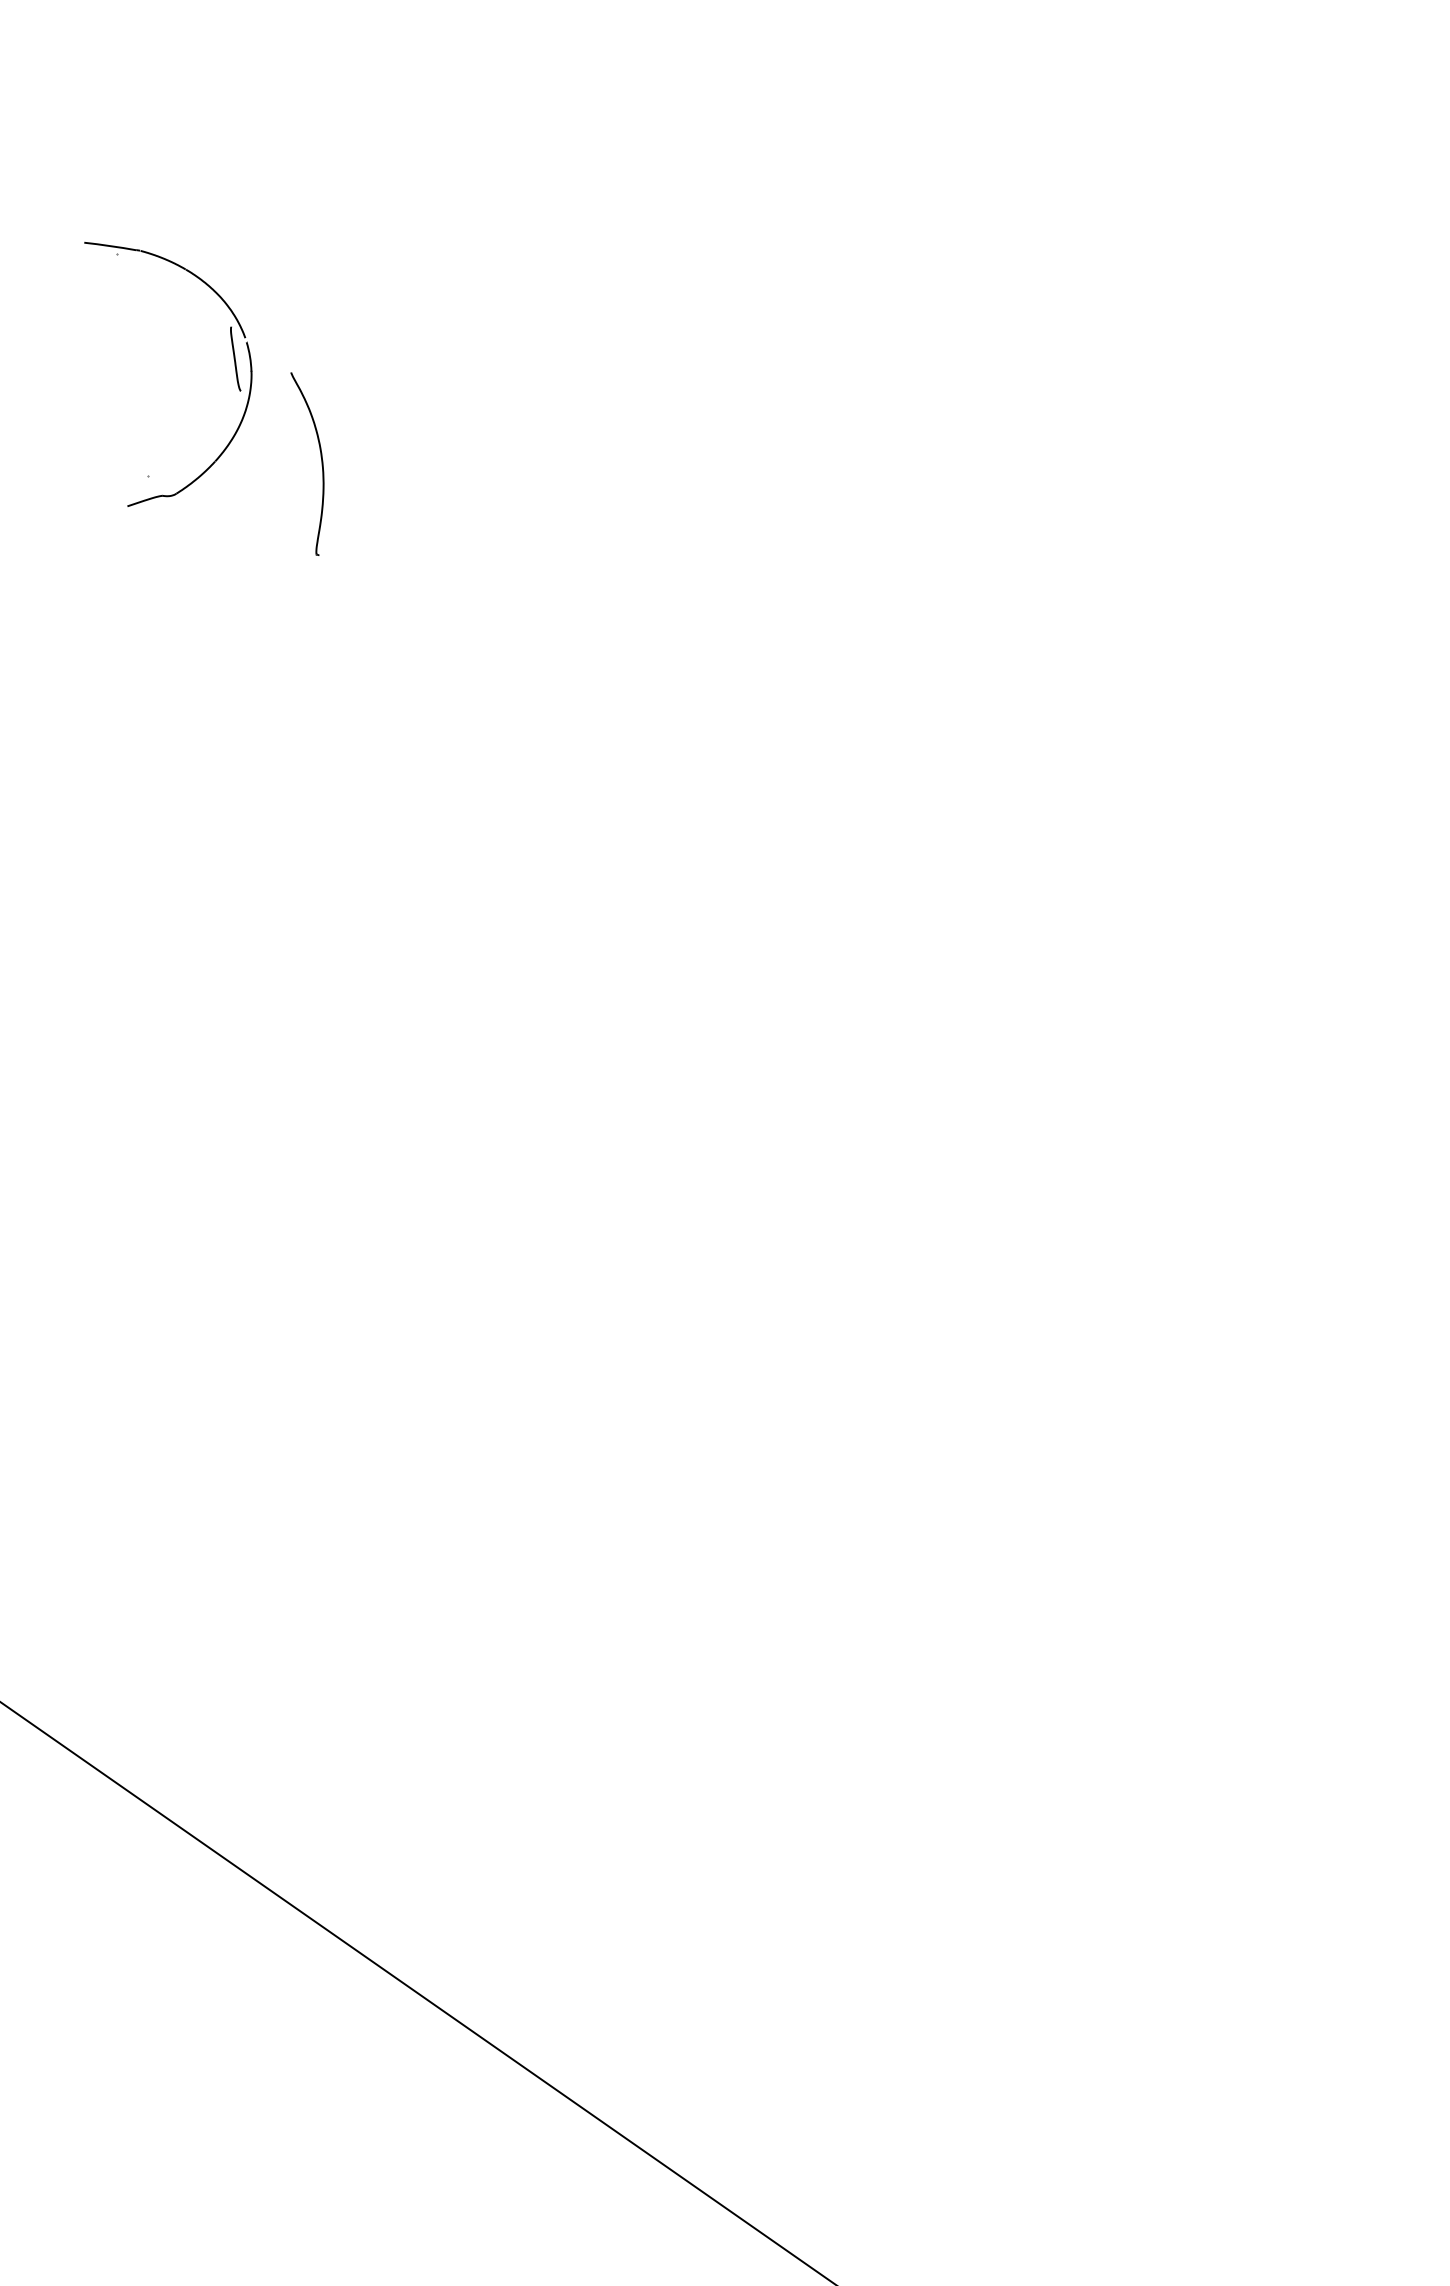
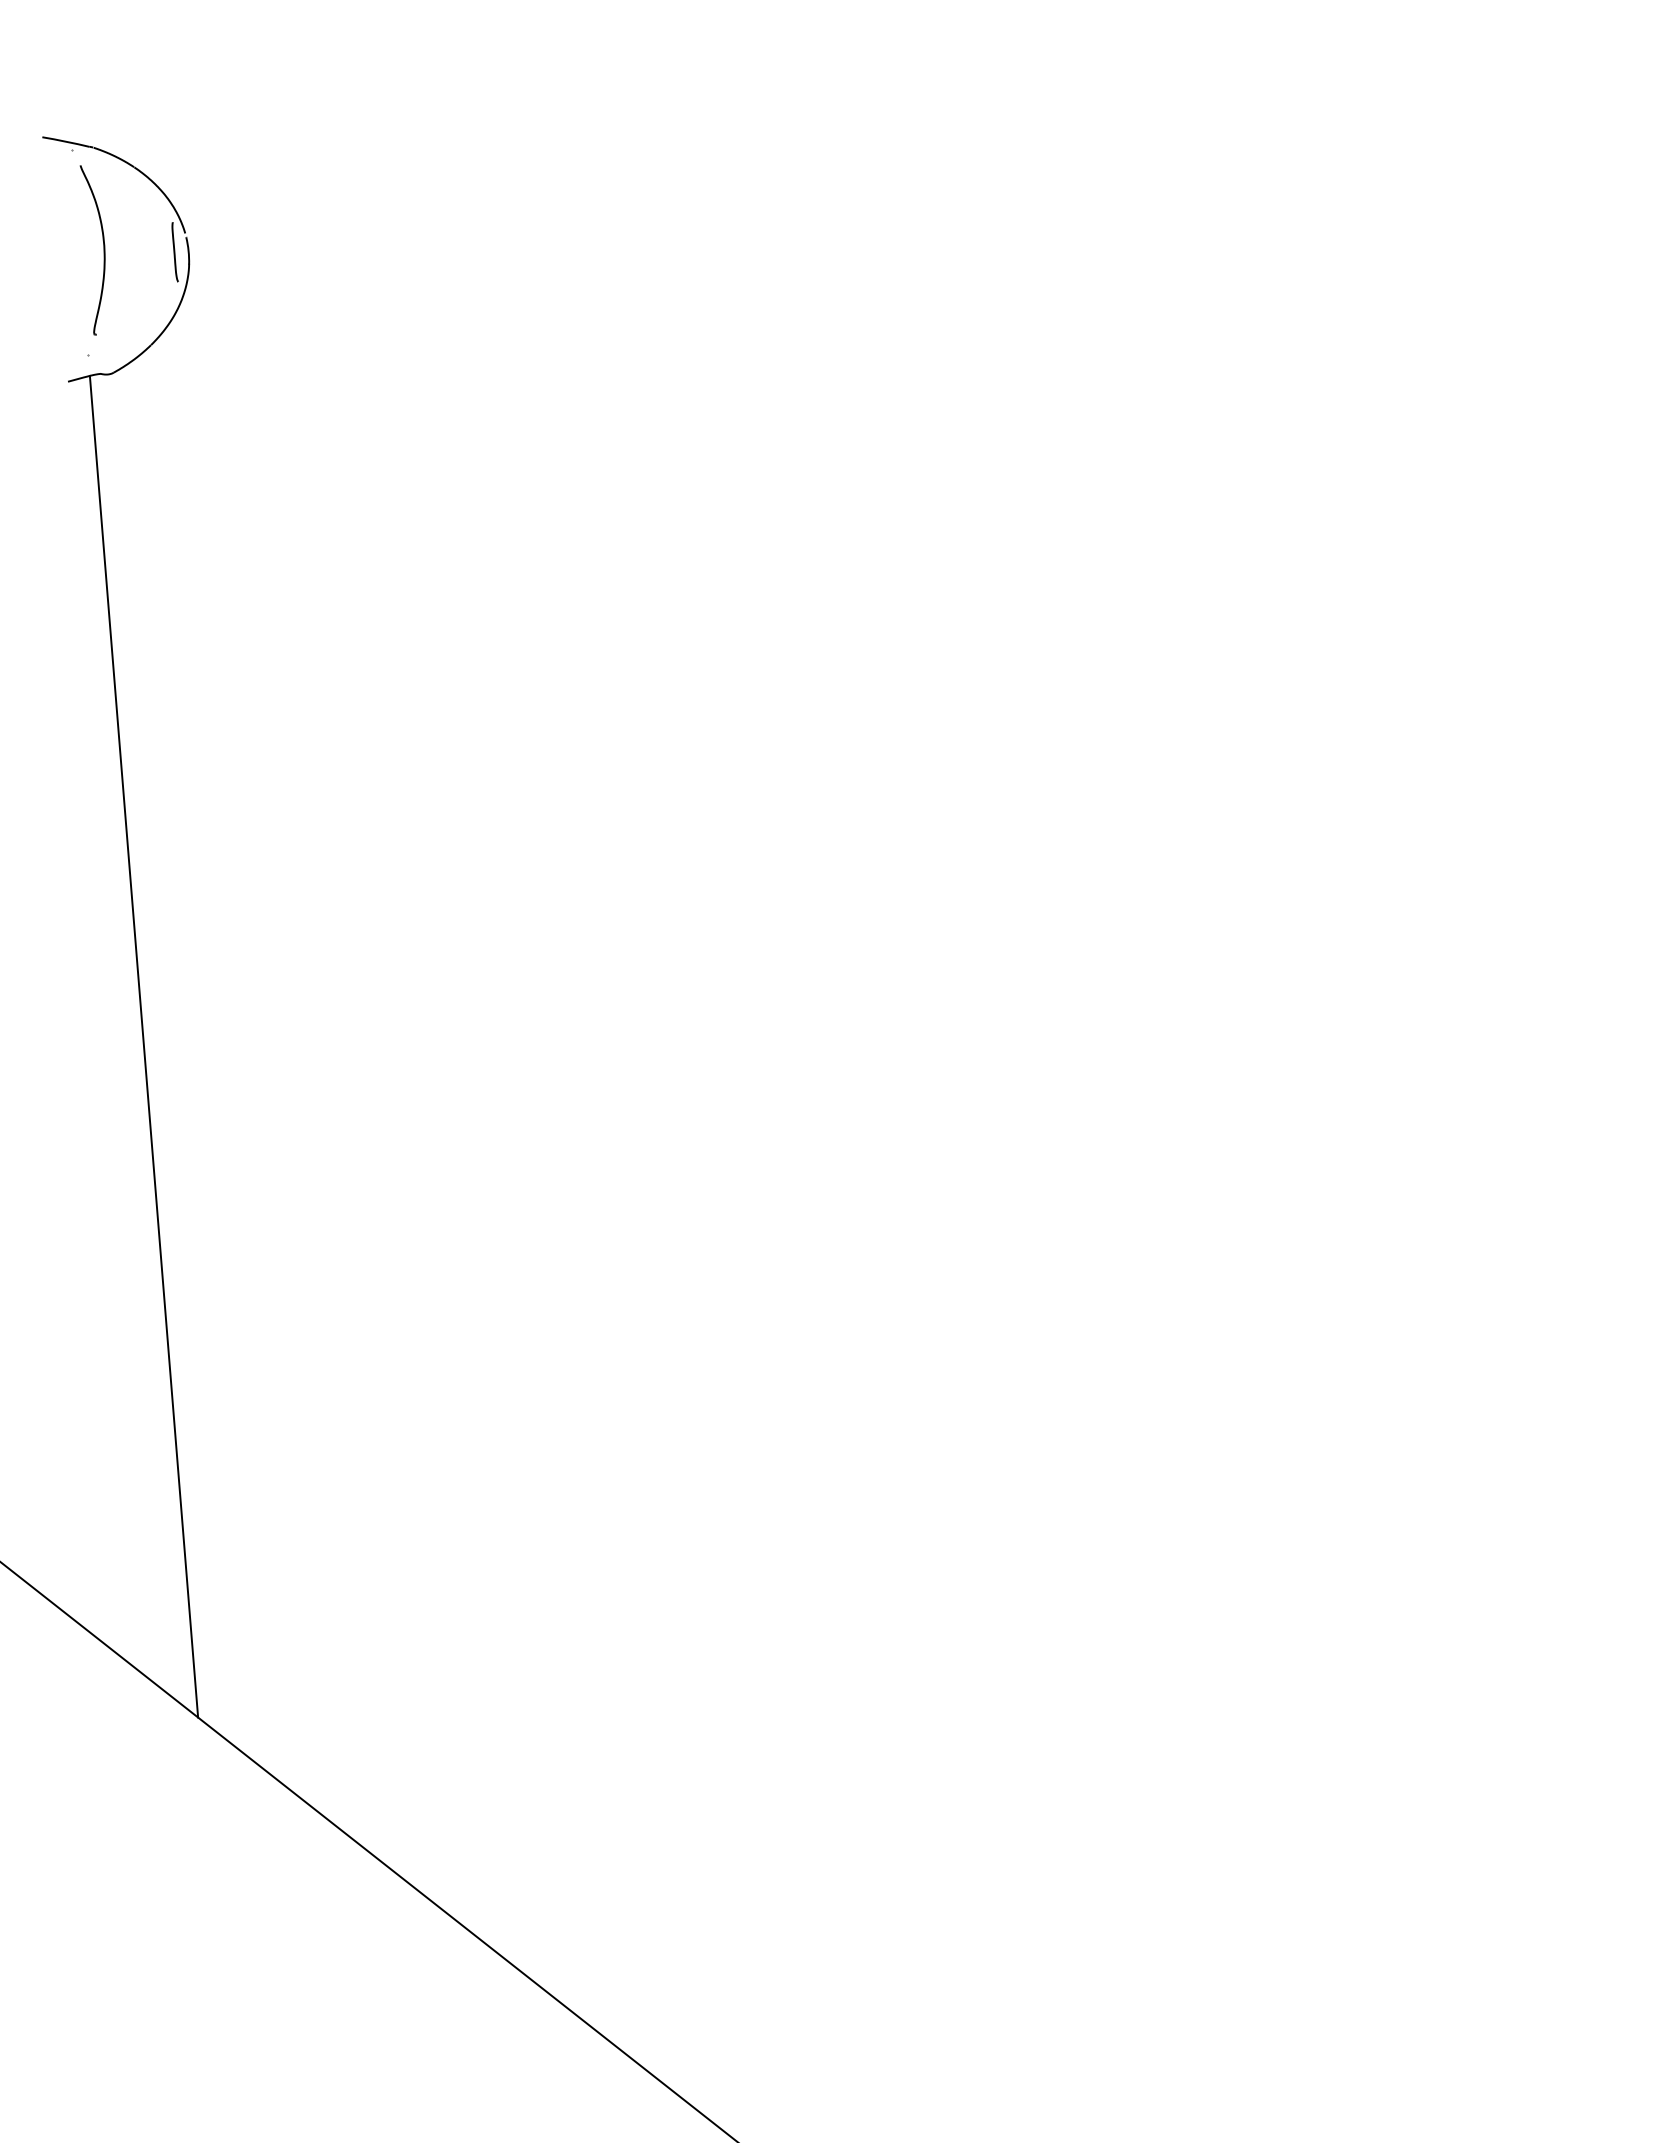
part: (321, 463) -> (103, 250), moved
line: (250, 1222) -> (143, 1046), added

